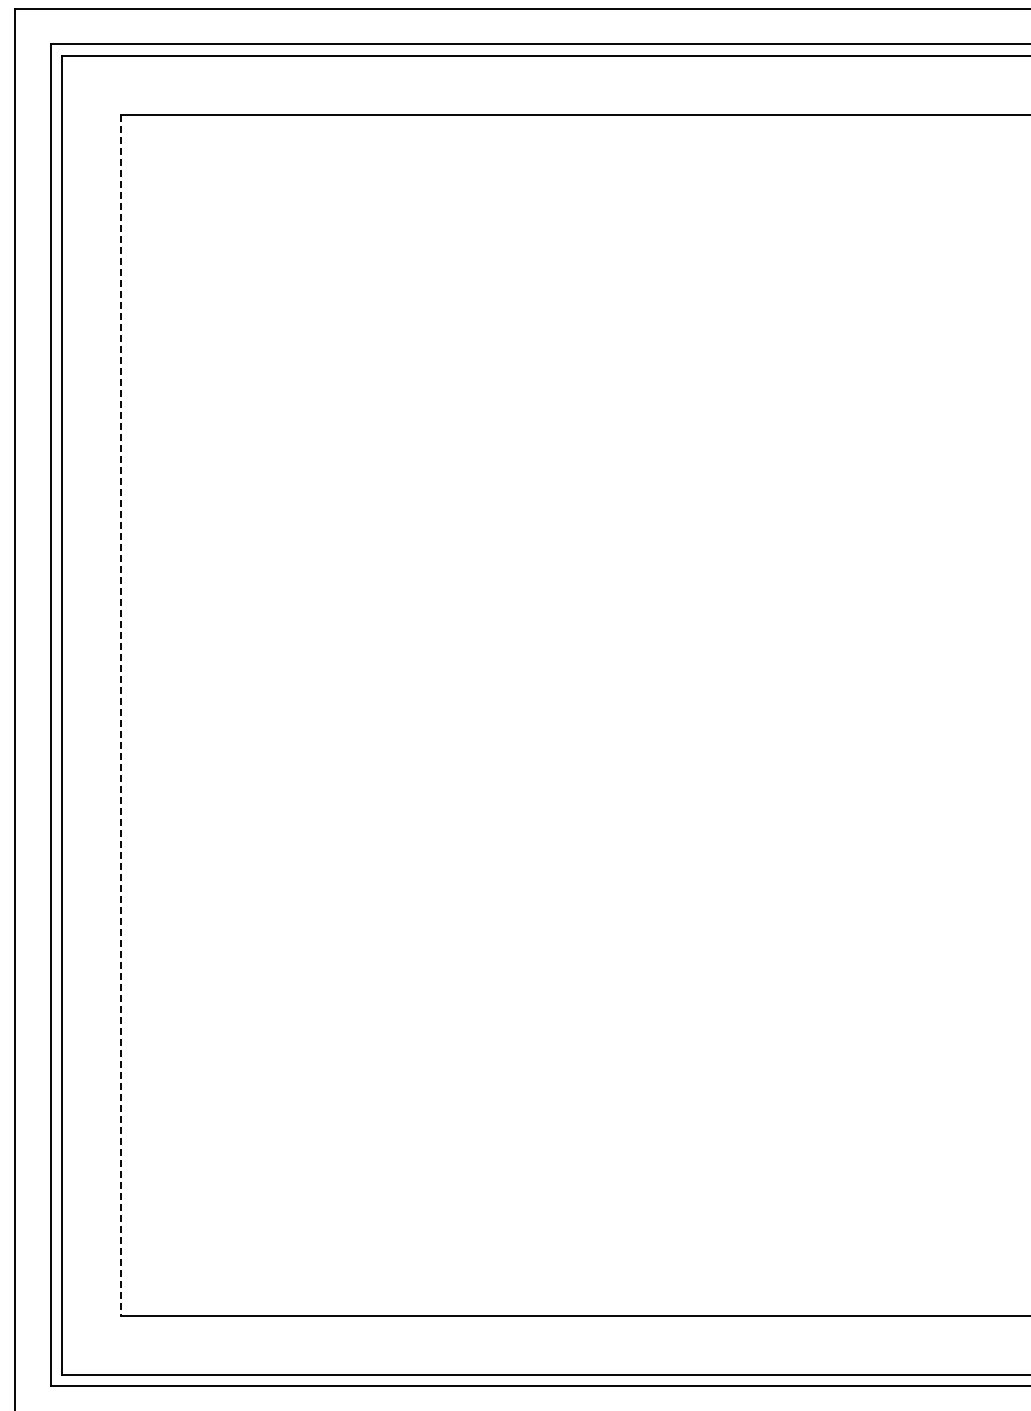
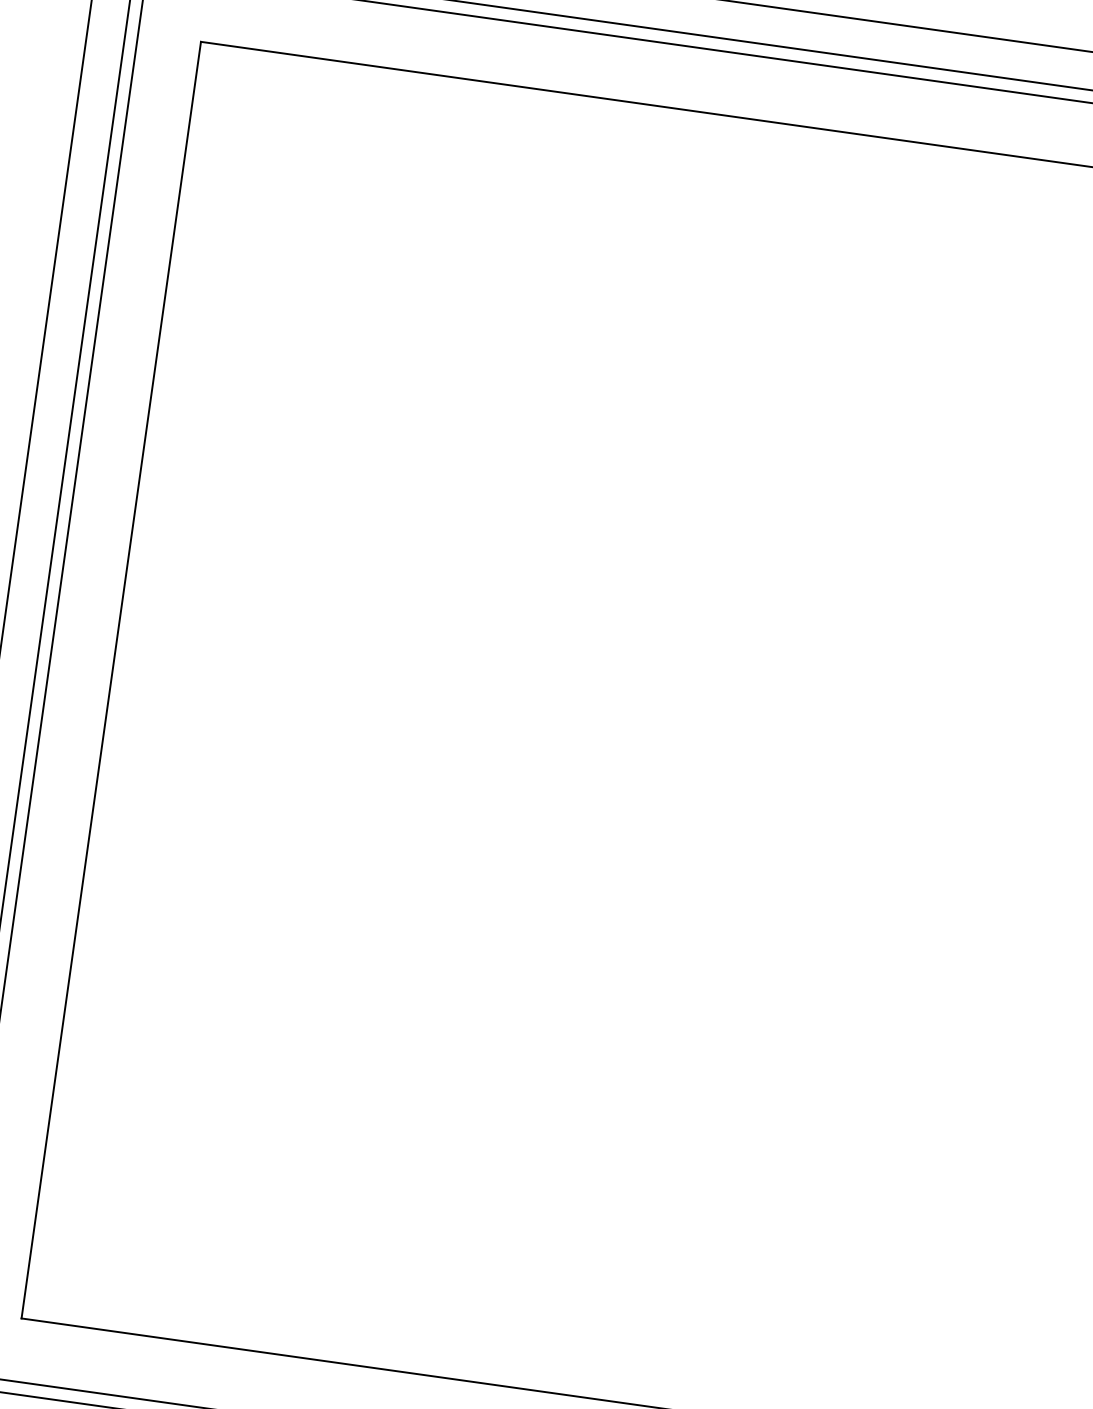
line: (121, 715) -> (111, 680), dashed -> solid

